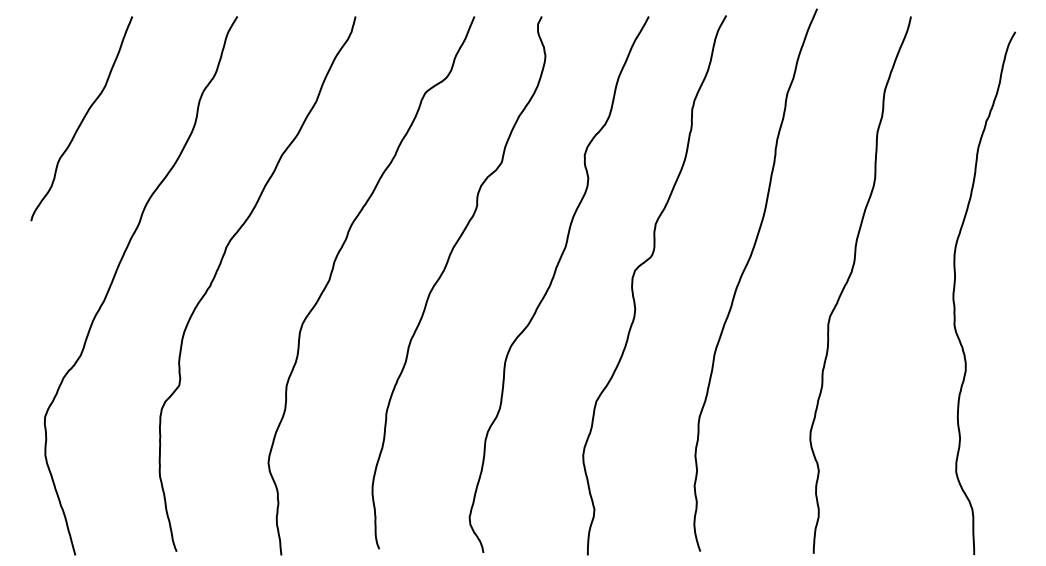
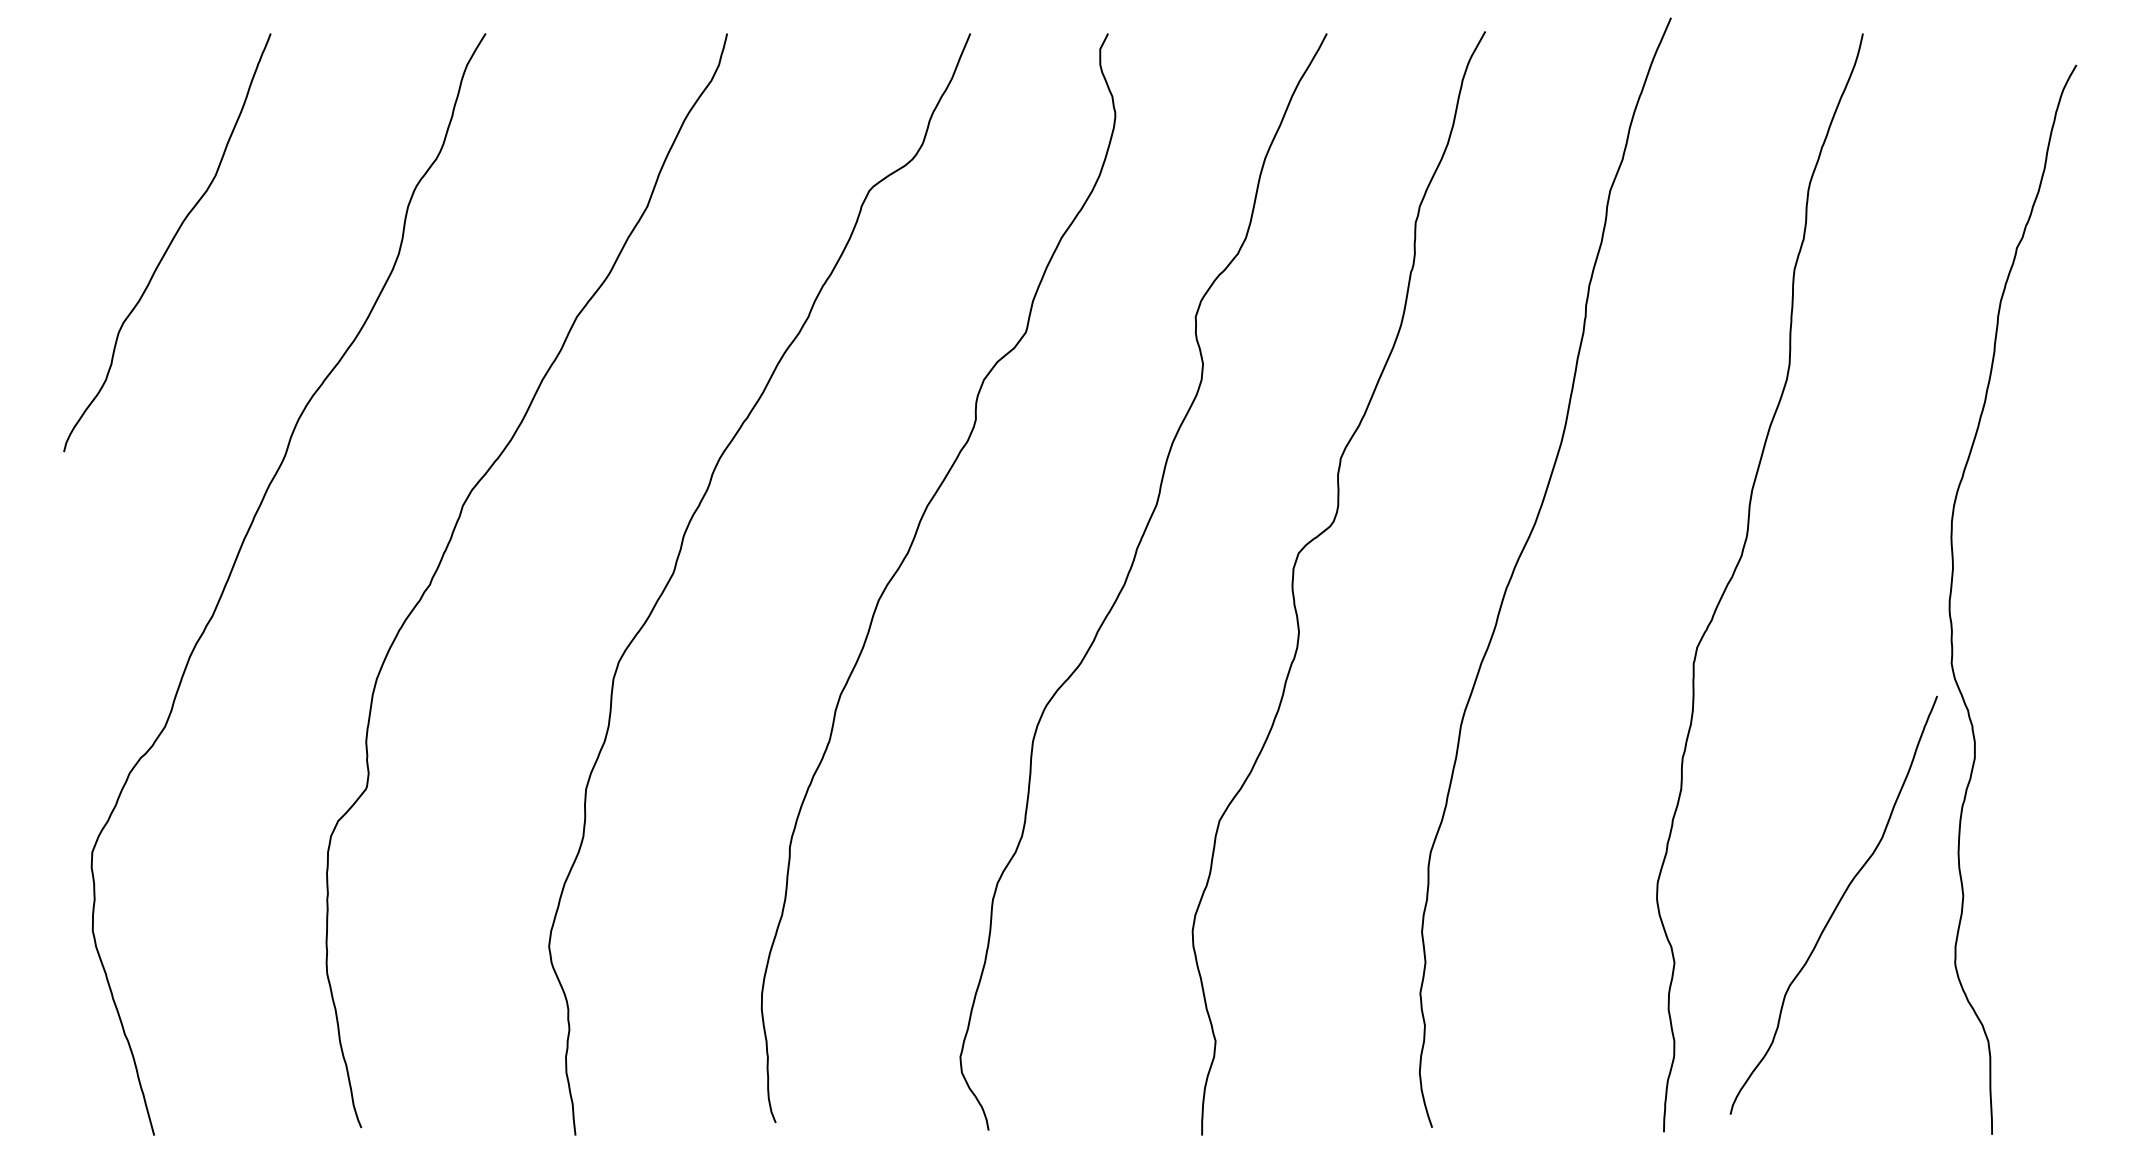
curve: (897, 442) -> (1835, 904), added

